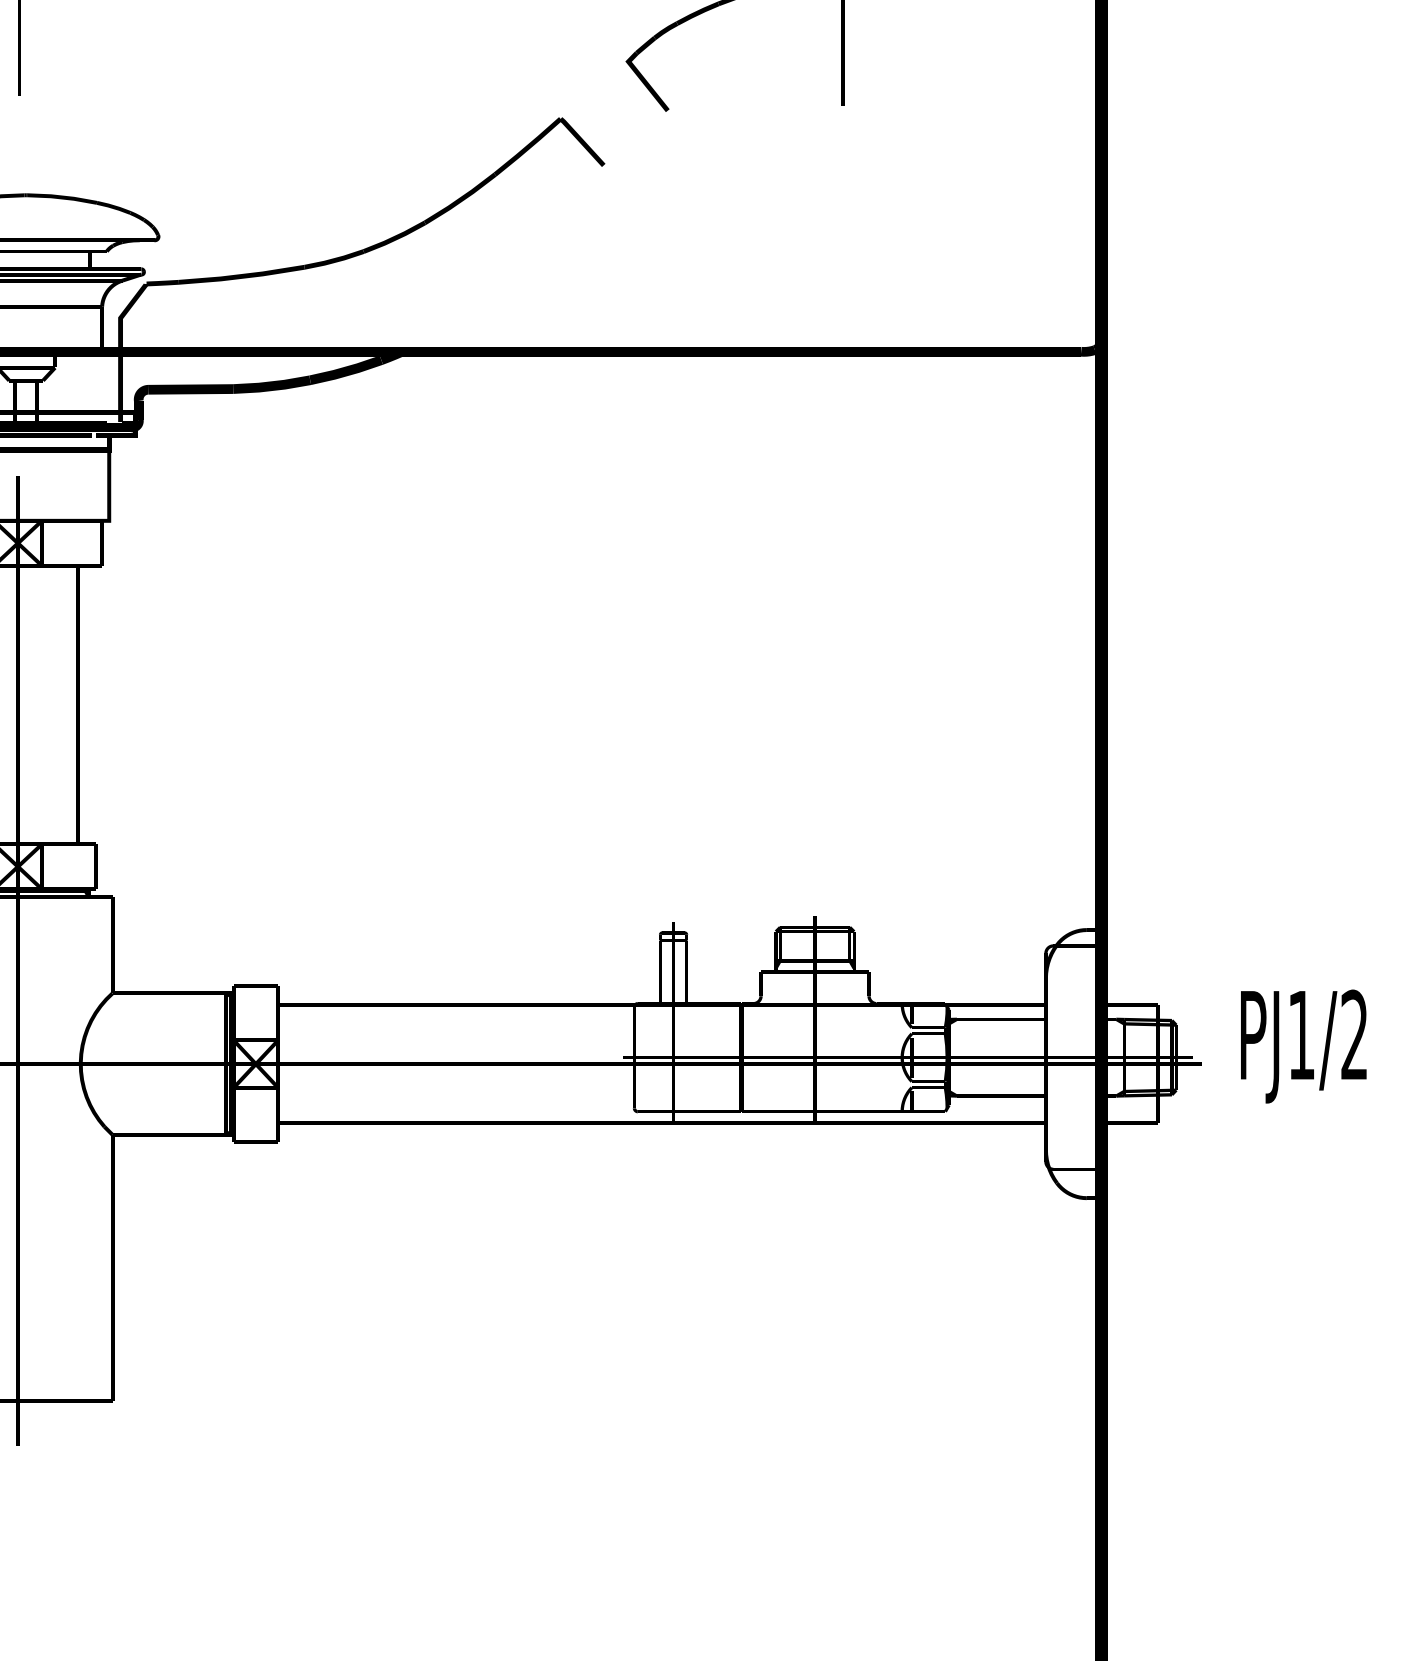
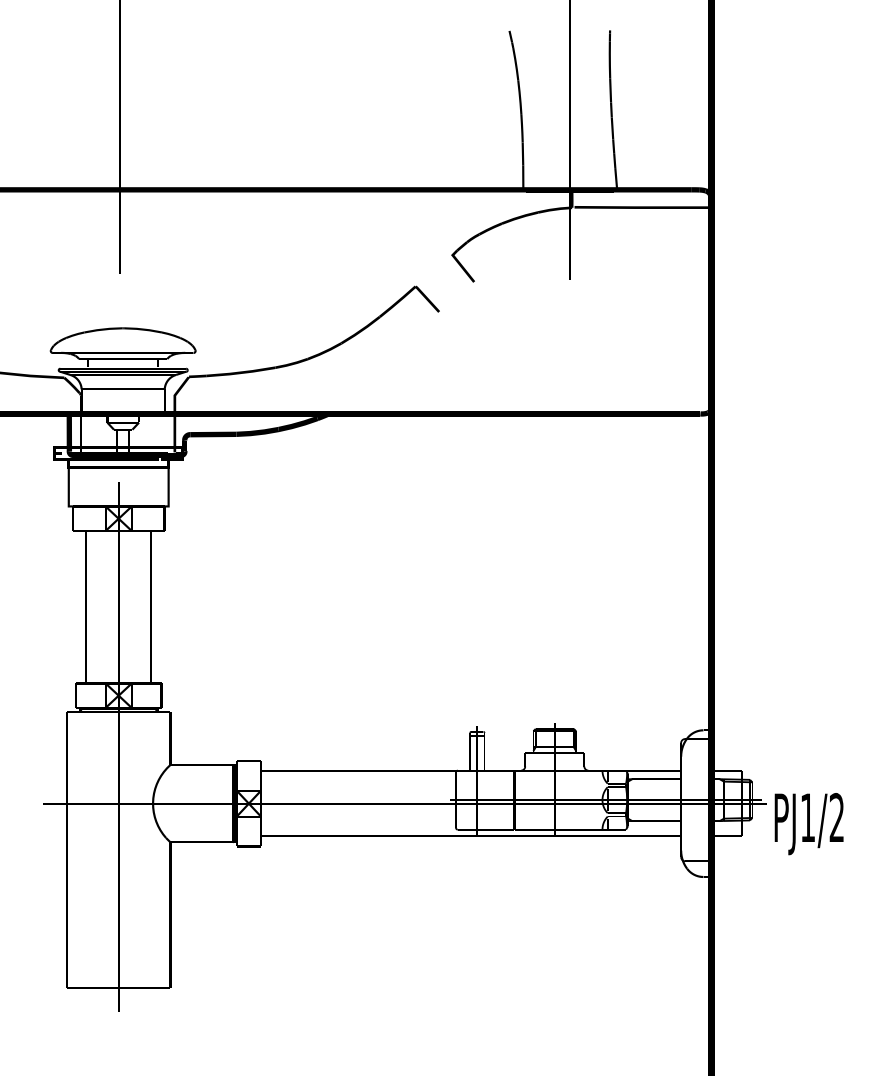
text: (1302, 1047) -> (808, 824), moved

